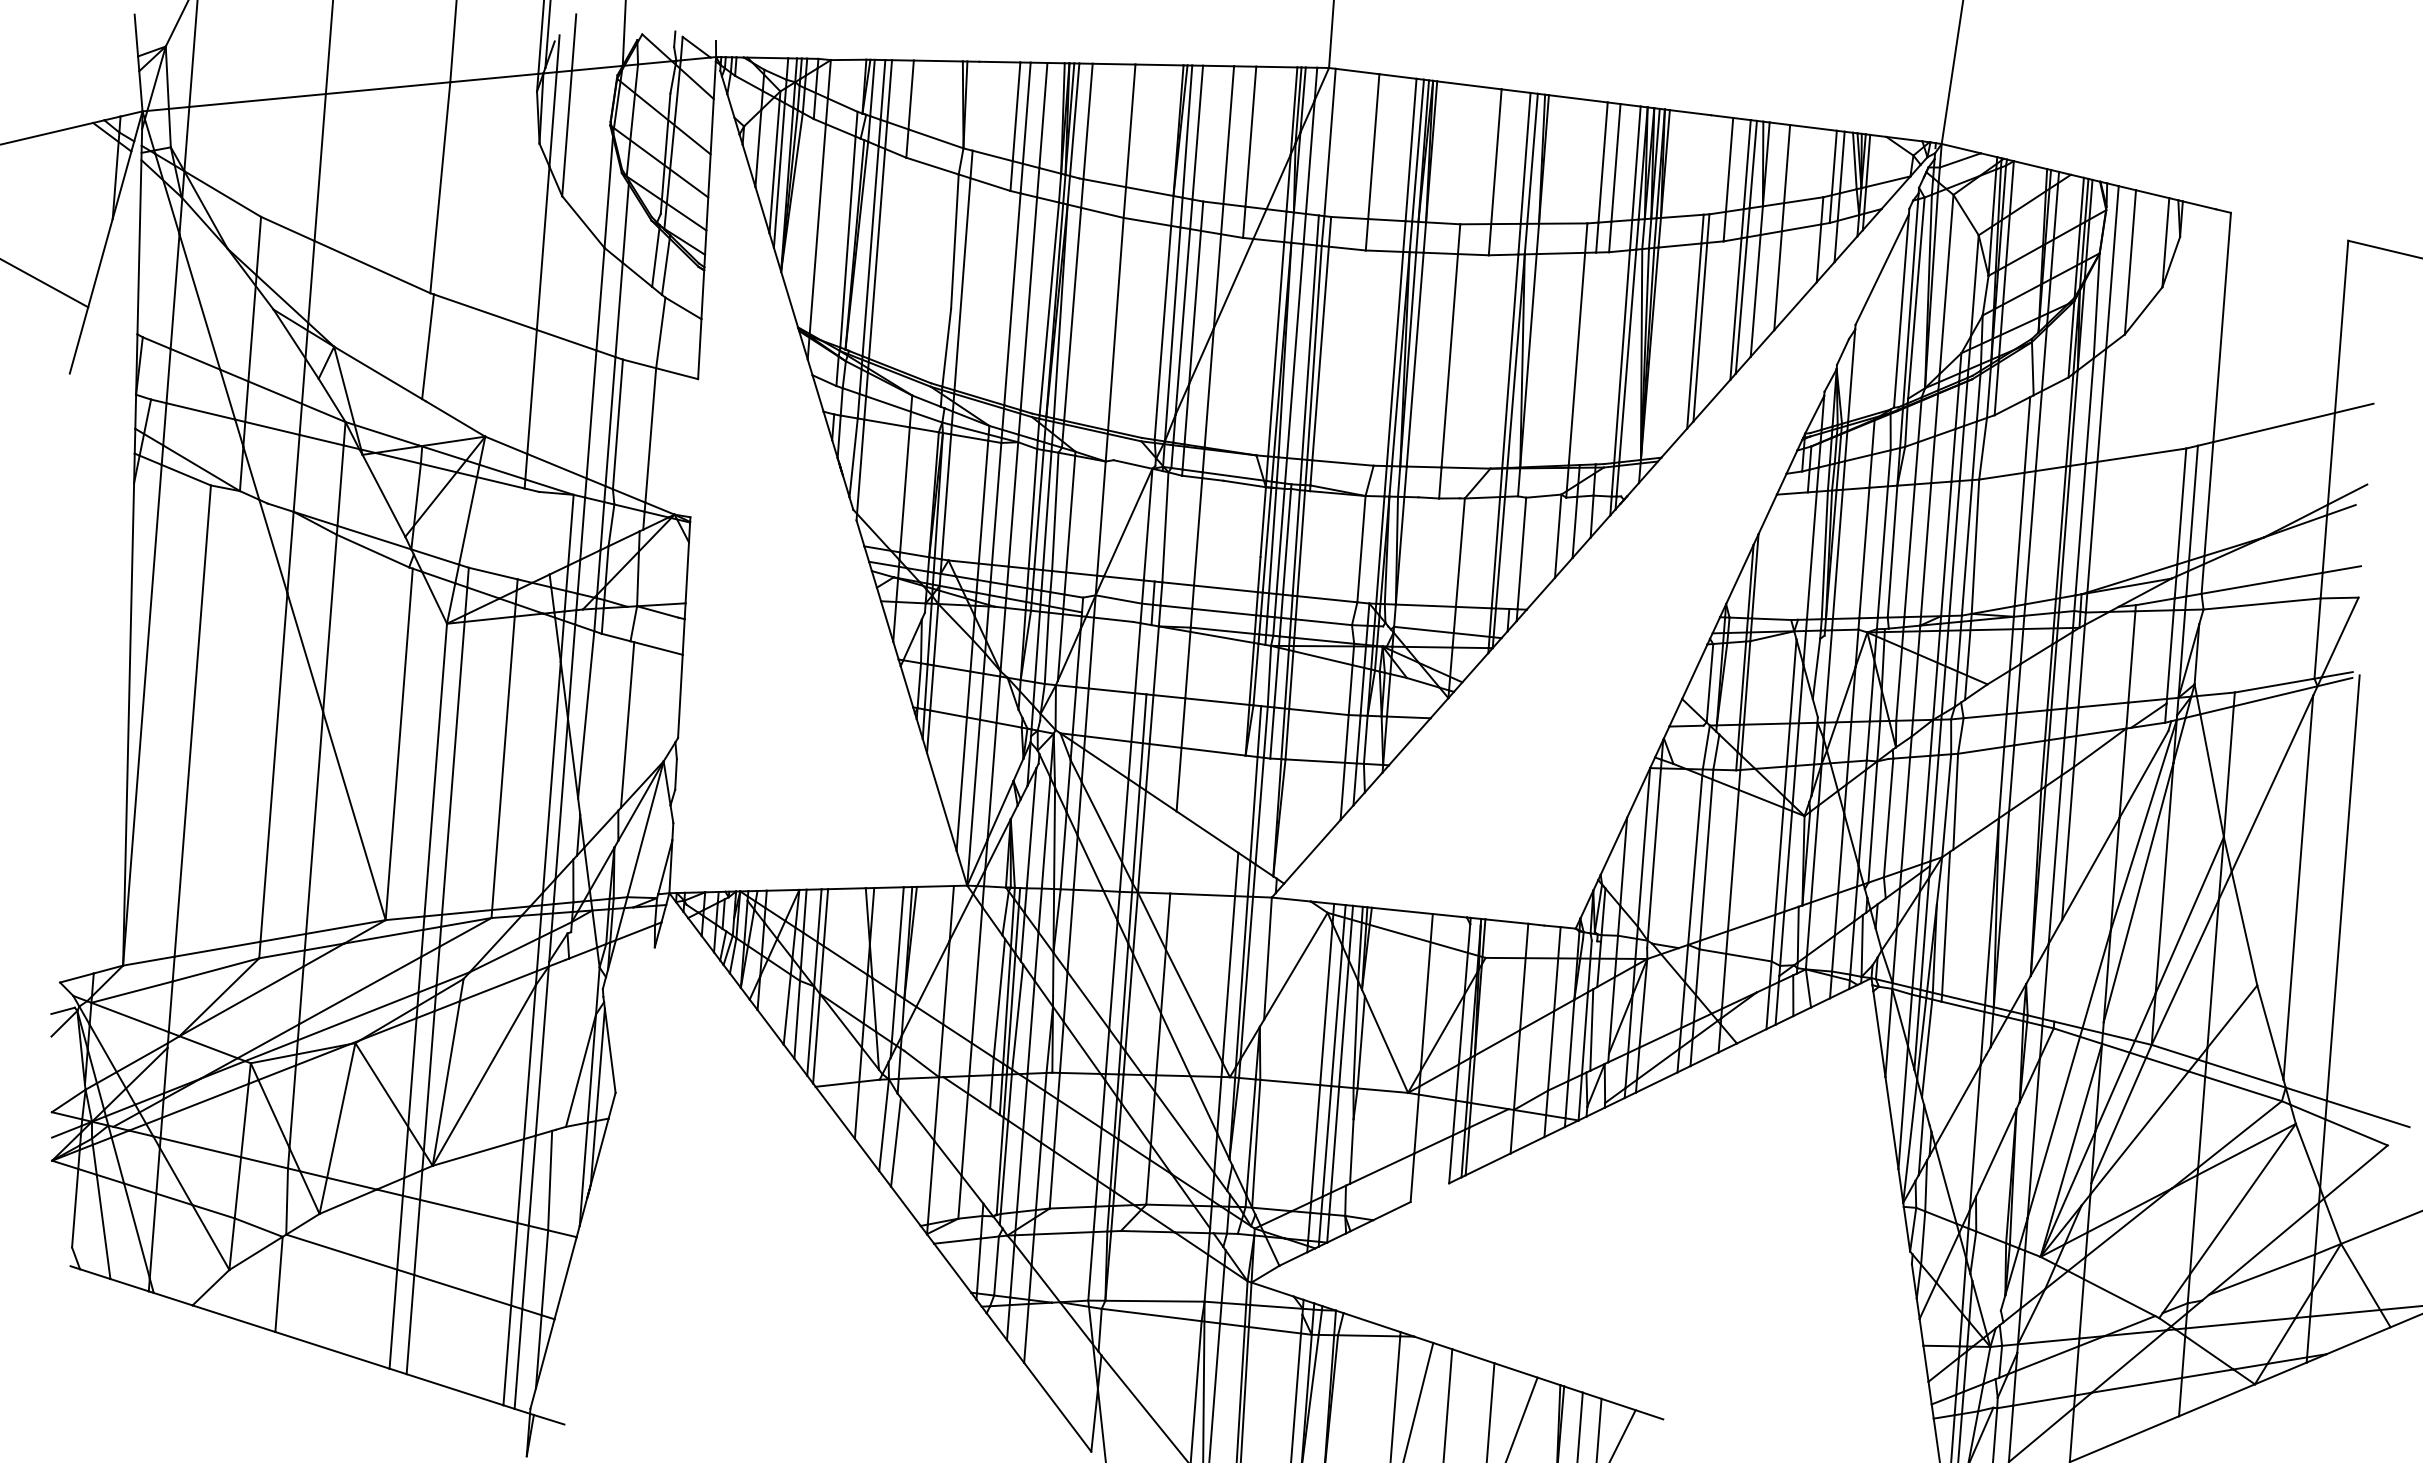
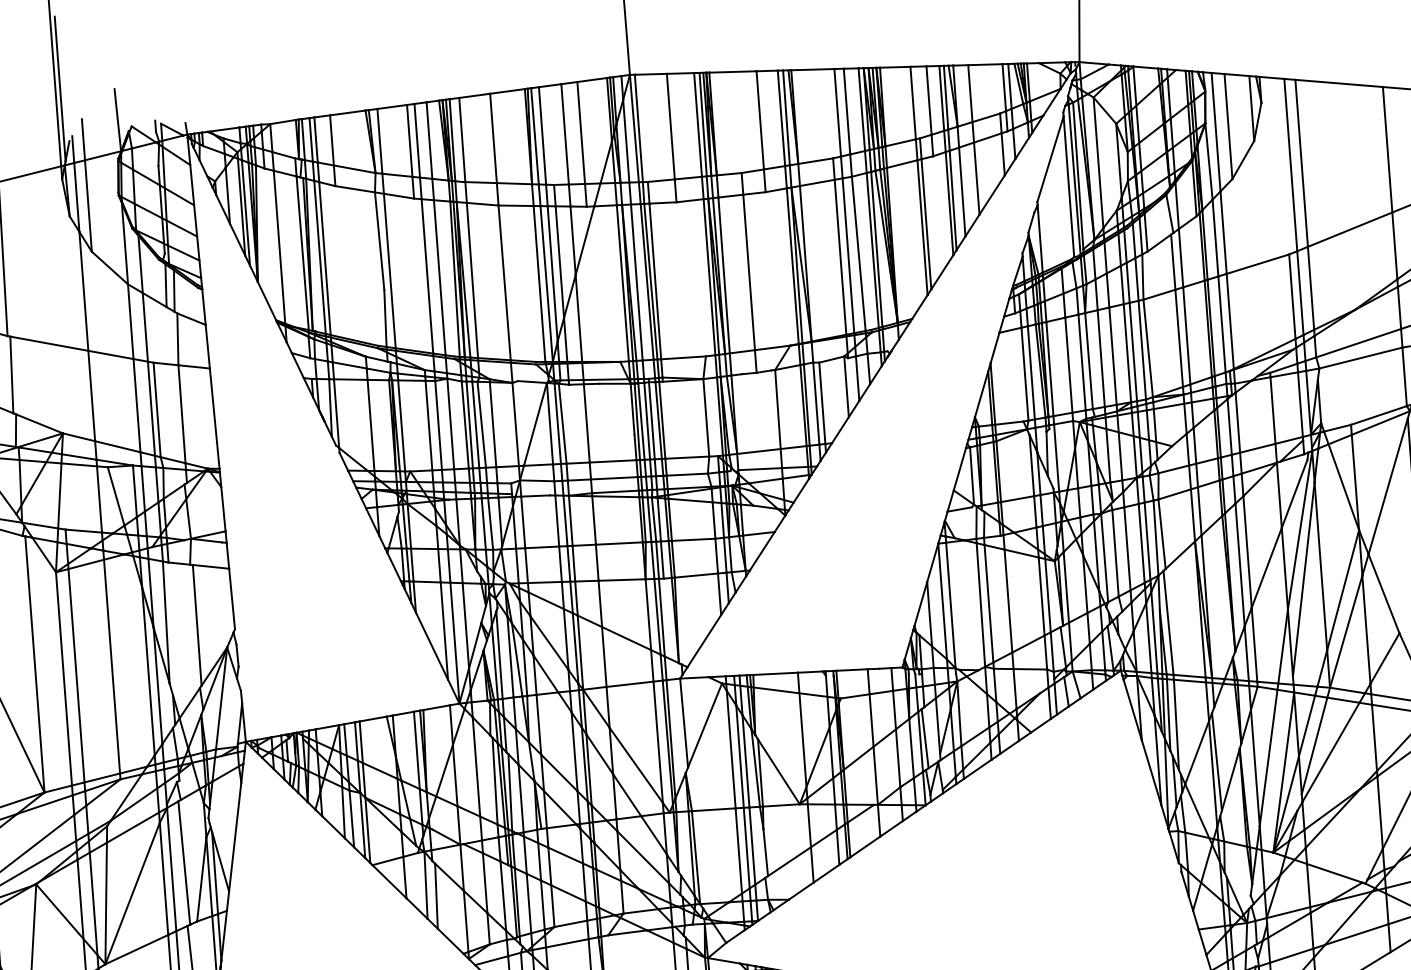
line: (975, 105) -> (379, 140), added
line: (1323, 141) -> (634, 128), added
line: (1707, 164) -> (913, 102), added
line: (2289, 226) -> (1339, 83), added
line: (2206, 327) -> (1290, 165), added
line: (1587, 358) -> (848, 255), added
line: (1602, 358) -> (858, 253), added
line: (421, 423) -> (15, 430), added
line: (694, 448) -> (214, 418), added
line: (1158, 526) -> (557, 423), added
line: (544, 532) -> (116, 495), added
line: (520, 533) -> (98, 499), added
line: (1513, 552) -> (816, 403), added
line: (1802, 555) -> (1024, 373), added
line: (1148, 659) -> (565, 520), added
line: (1263, 675) -> (649, 519), added
line: (1241, 803) -> (647, 614), added
line: (1023, 836) -> (494, 662), added
line: (1173, 852) -> (604, 657), added
line: (2058, 970) -> (1254, 644), added
line: (634, 1019) -> (234, 836), added
line: (560, 1044) -> (184, 862), added
line: (1935, 1063) -> (1176, 724), added
line: (1982, 1121) -> (1216, 761), added
line: (986, 1155) -> (503, 895), added
line: (1429, 1192) -> (826, 873), added

